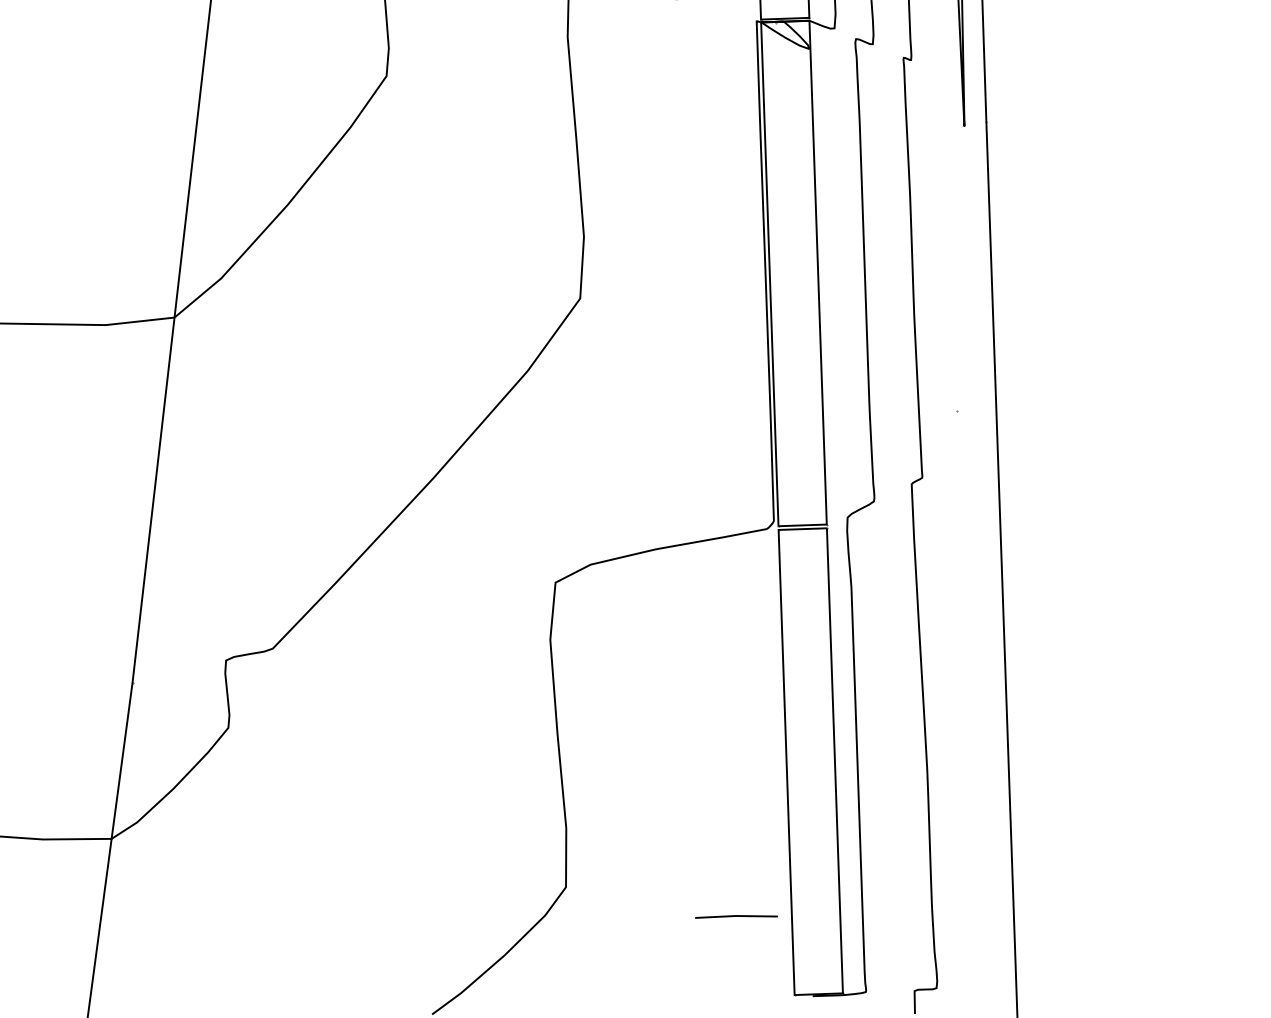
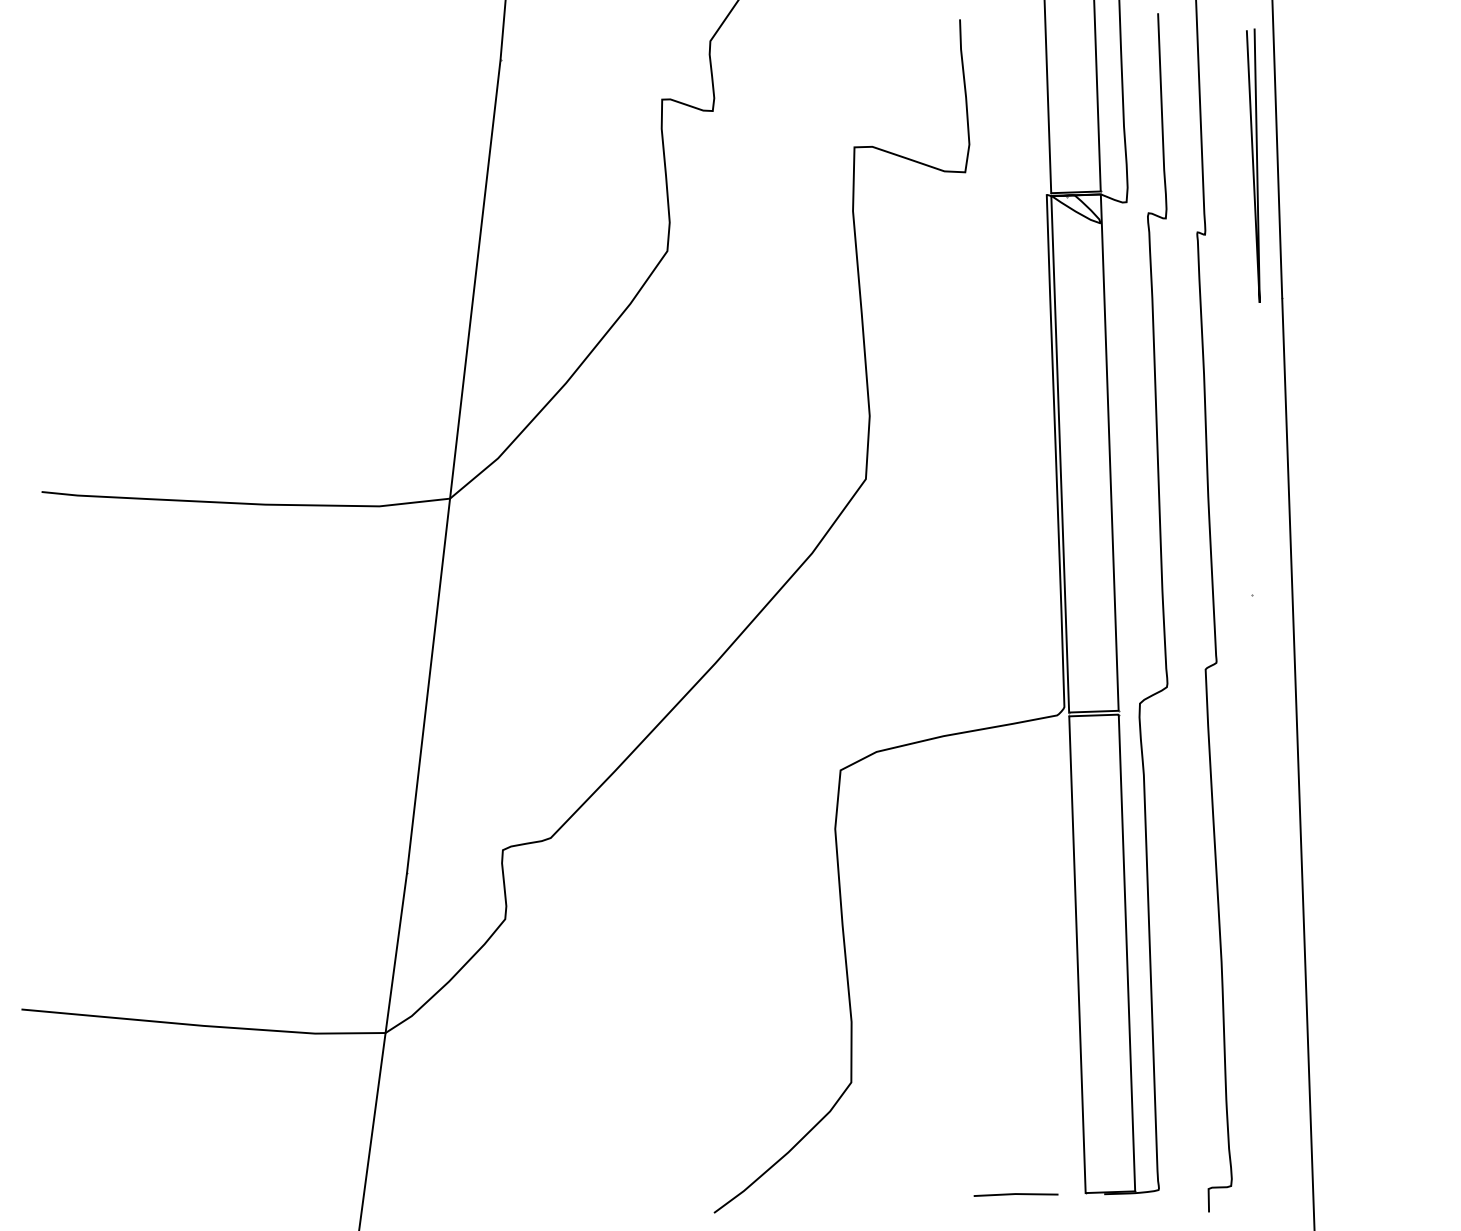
line: (735, 916) -> (1015, 1194), moved

